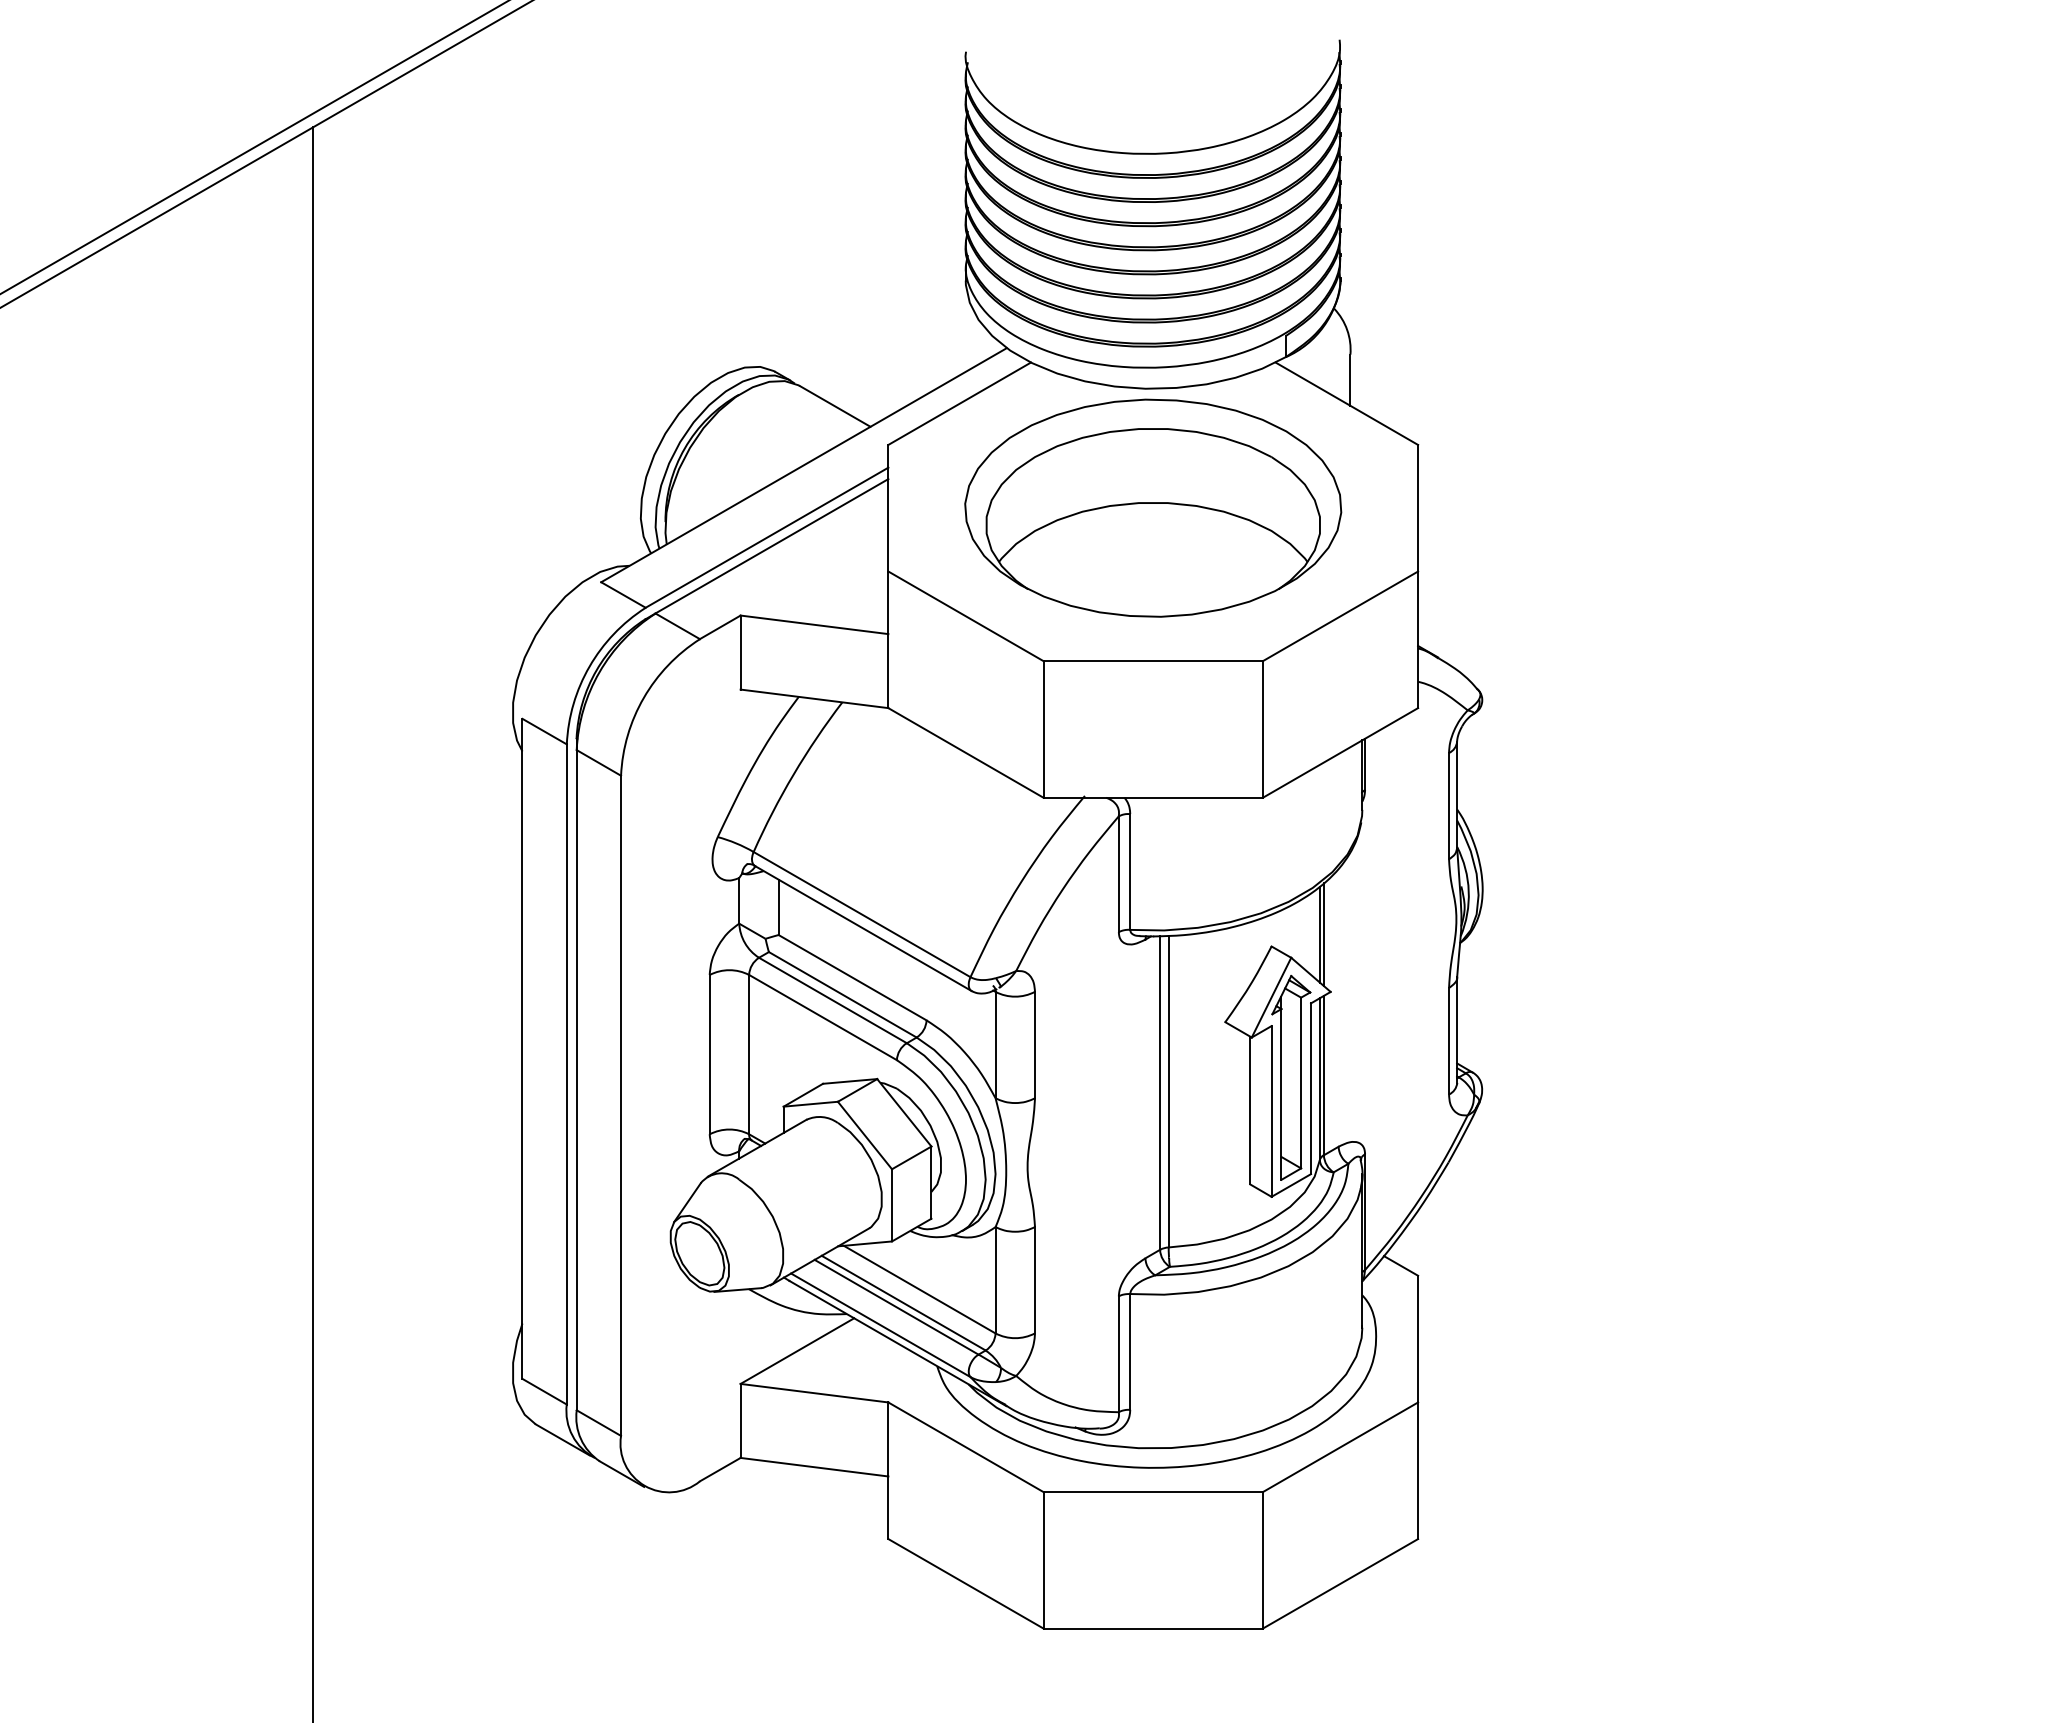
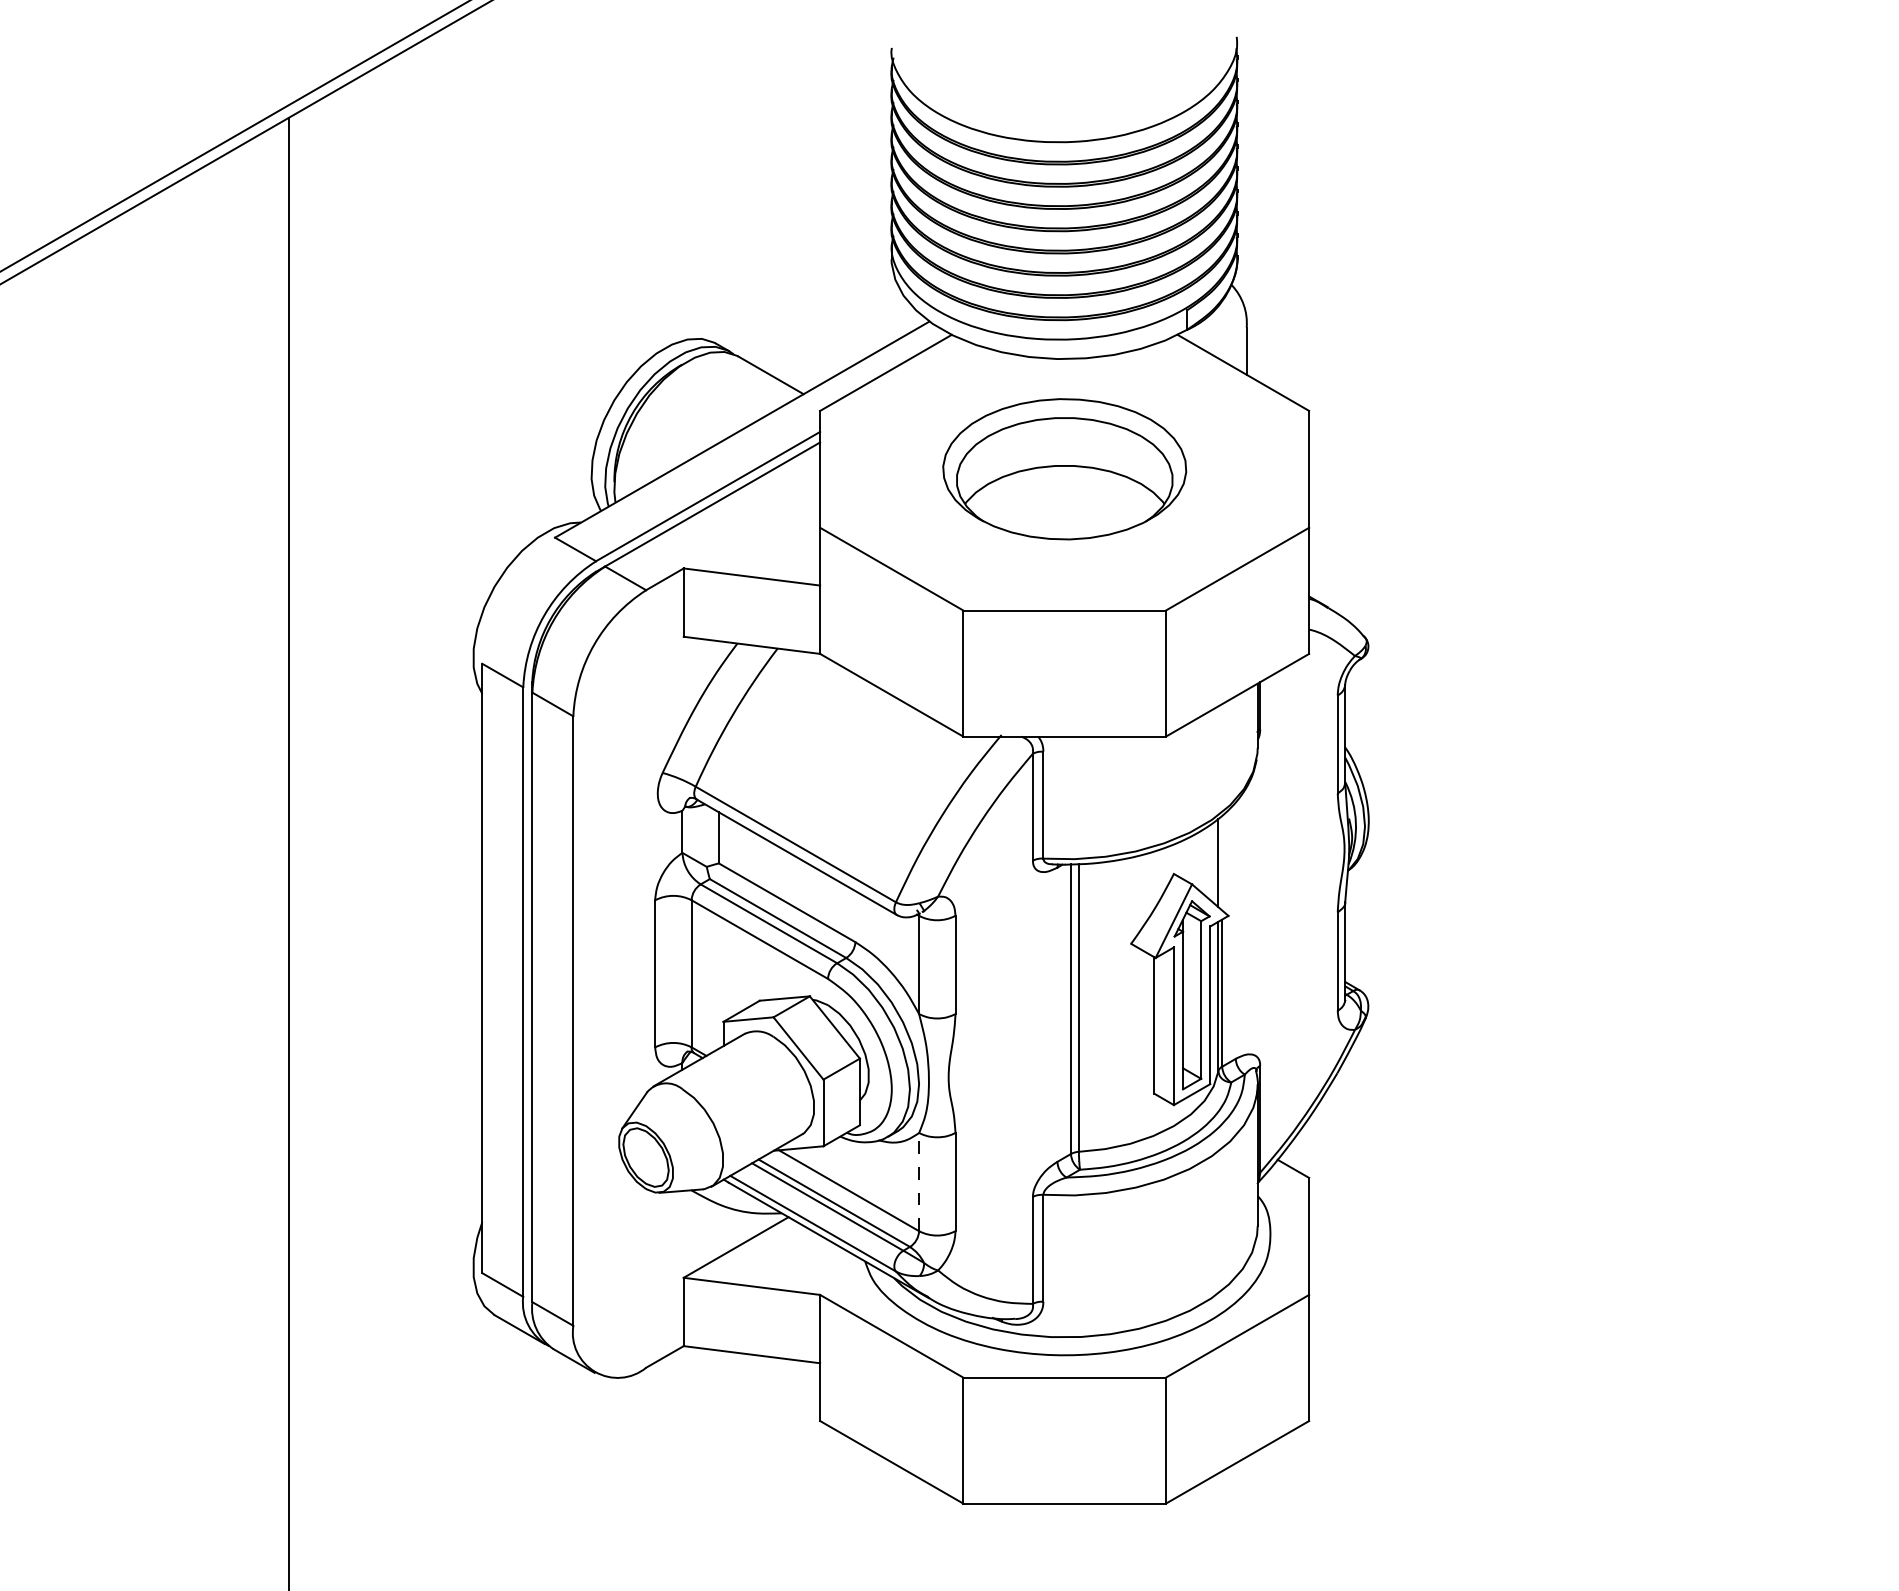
part: (1153, 507) -> (1064, 468), size x0.7
line: (1323, 934) -> (1221, 862), removed
line: (995, 1279) -> (919, 1181), solid -> dashed

